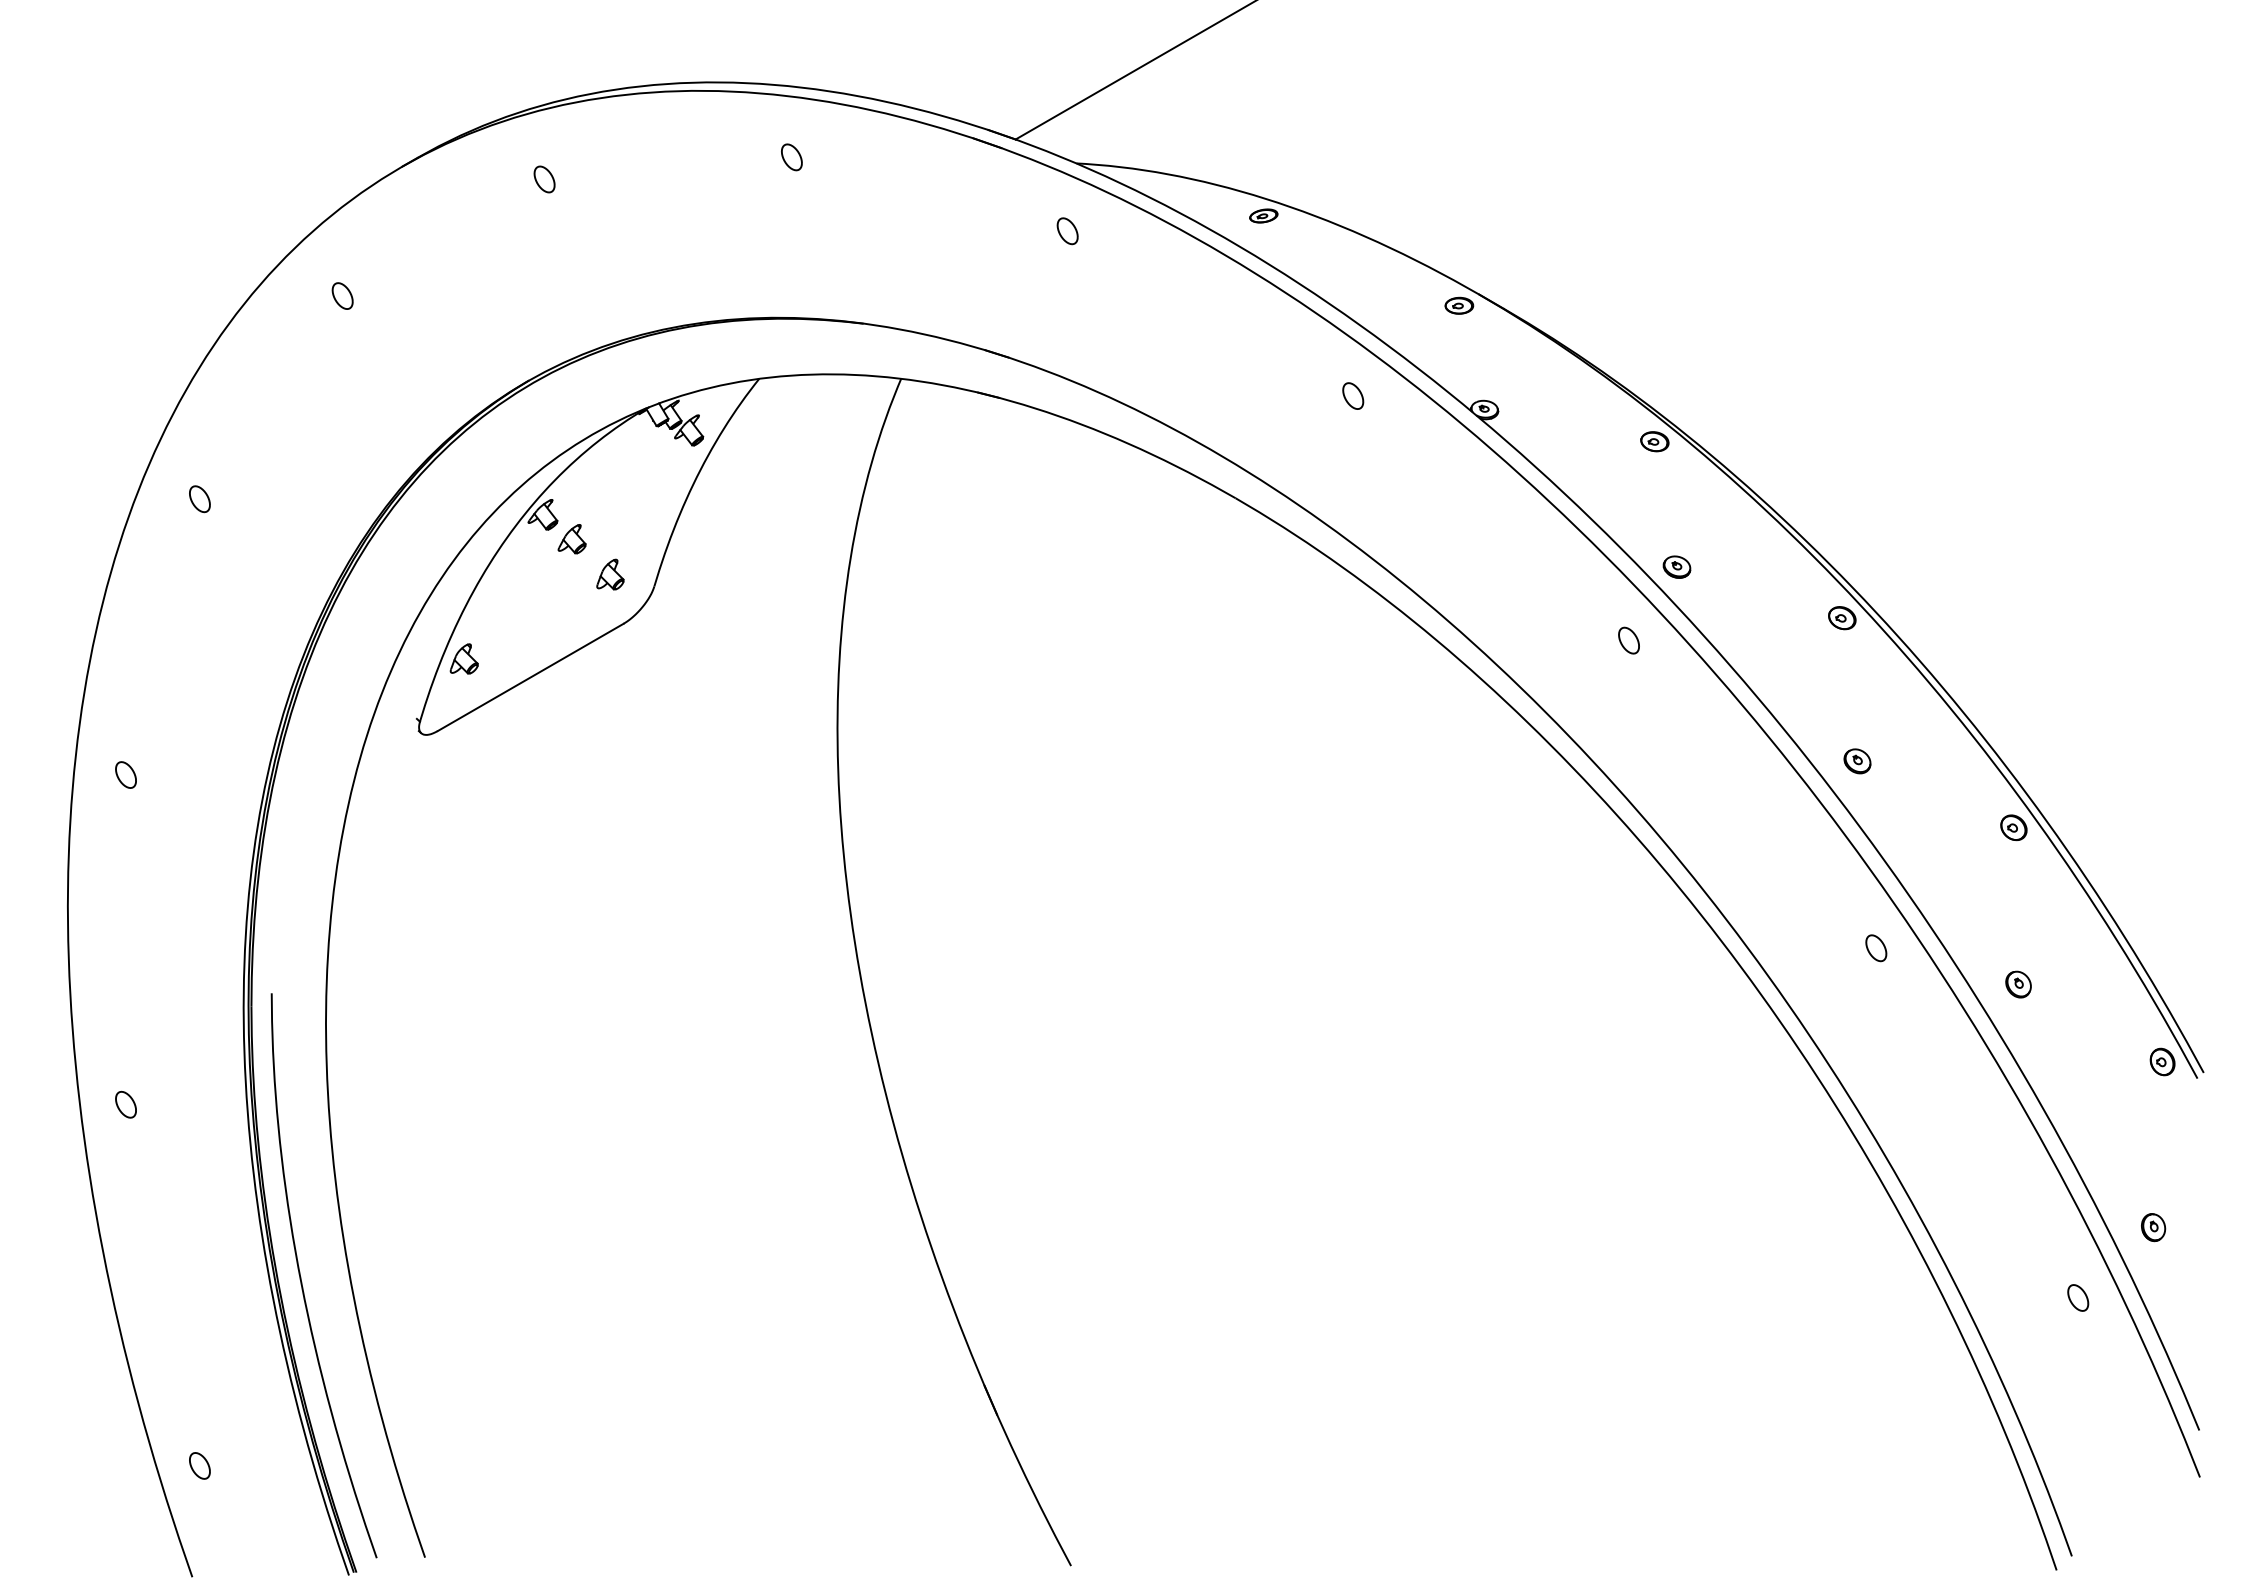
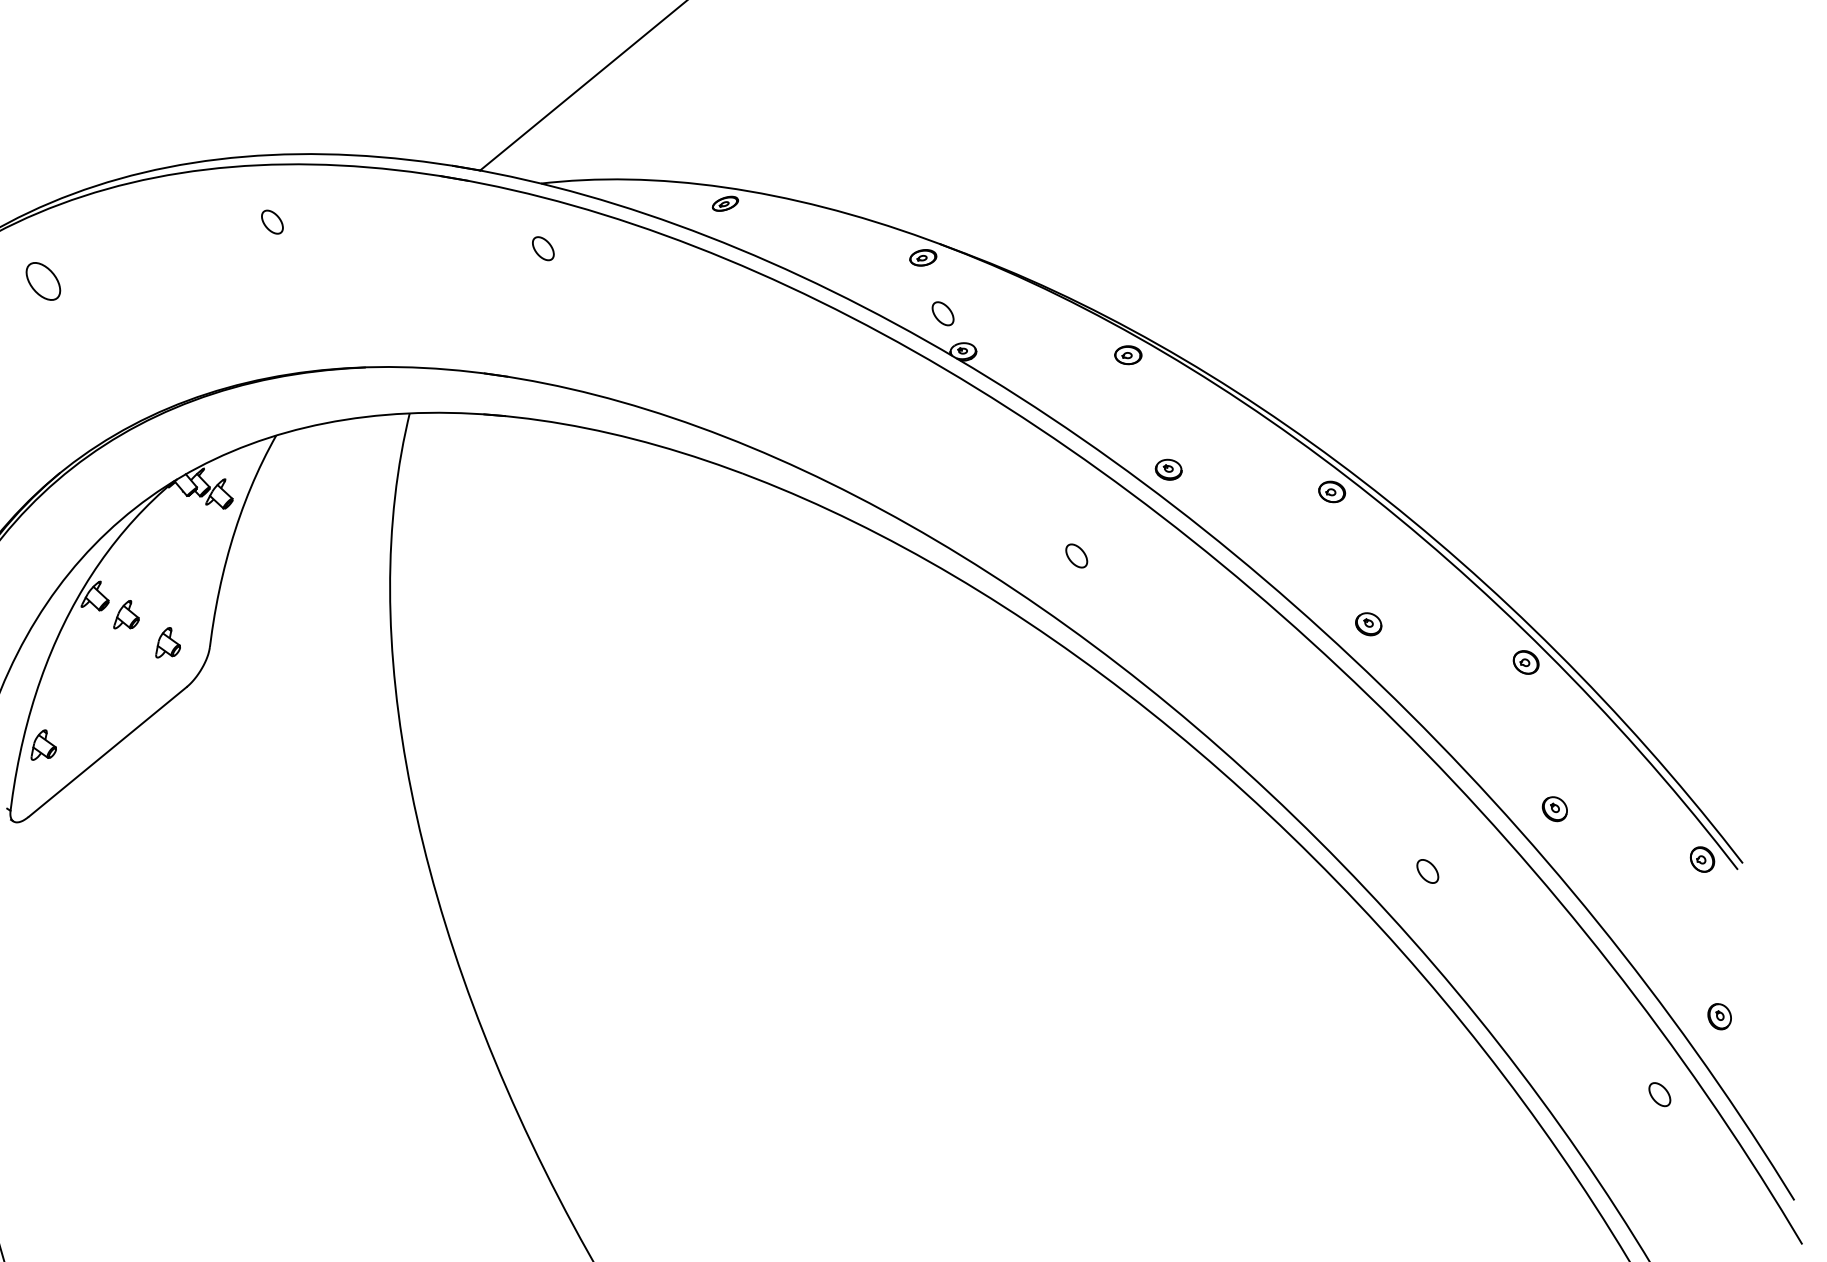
part: (544, 179) -> (43, 281), size x1.6
part: (1353, 395) -> (943, 313), moved
part: (1628, 640) -> (1076, 555), moved
part: (1876, 948) -> (1428, 871), moved

